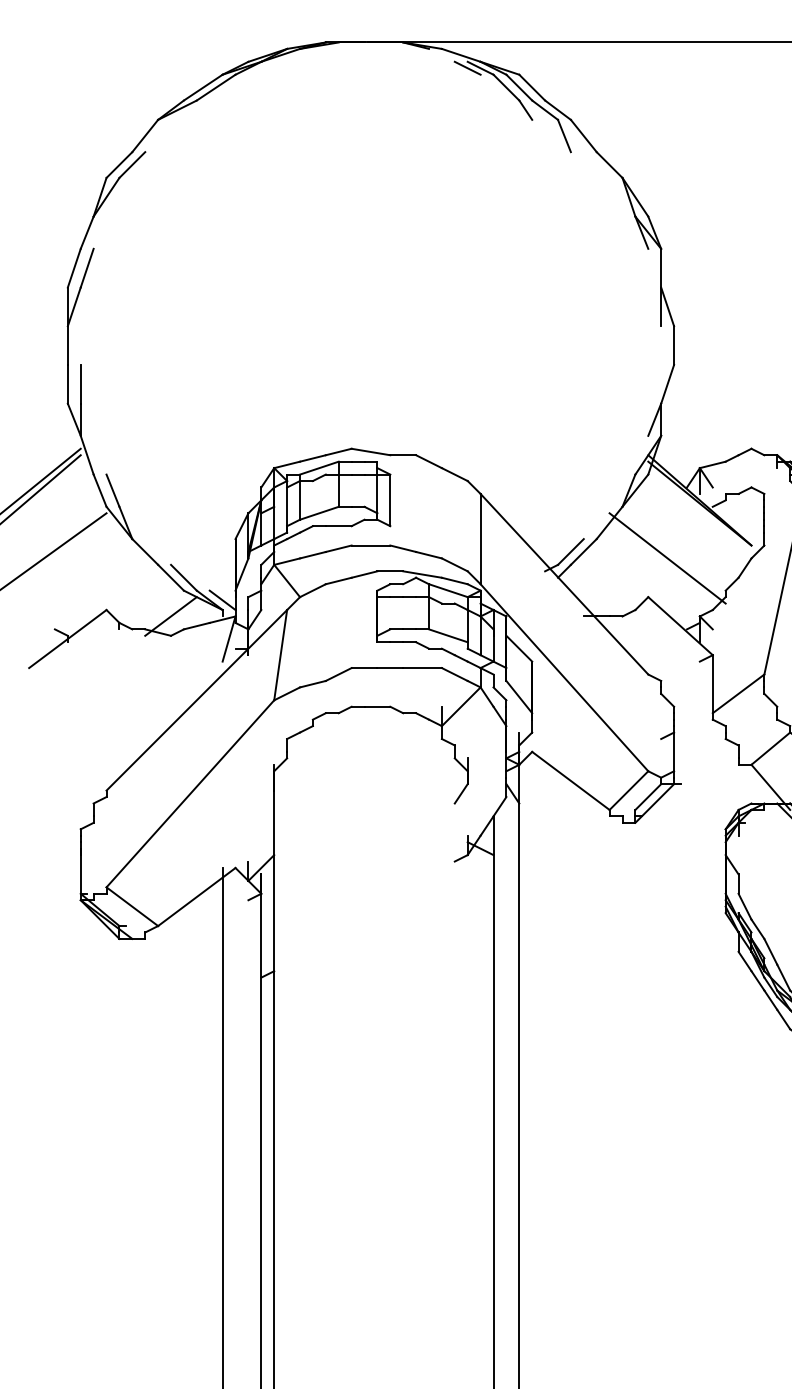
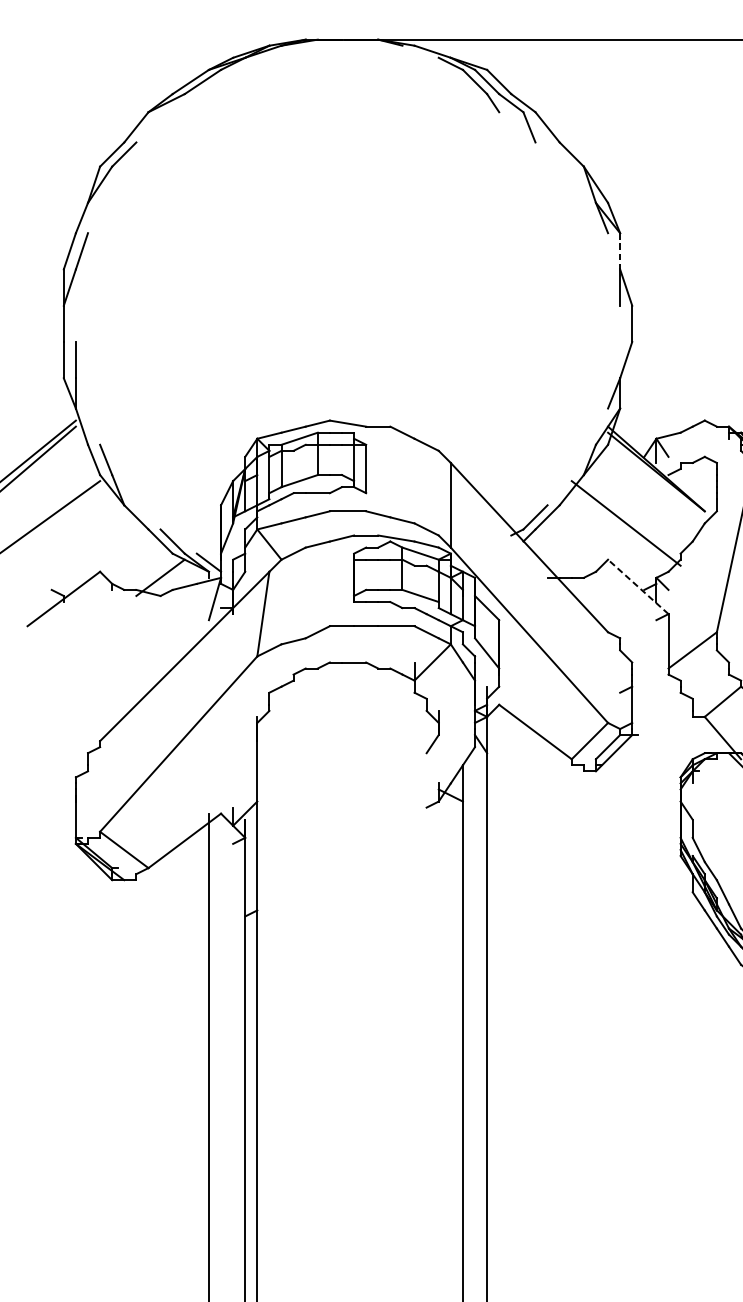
line: (467, 67) -> (438, 63), removed
line: (661, 268) -> (620, 251), solid -> dashed
line: (680, 625) -> (638, 586), solid -> dashed

